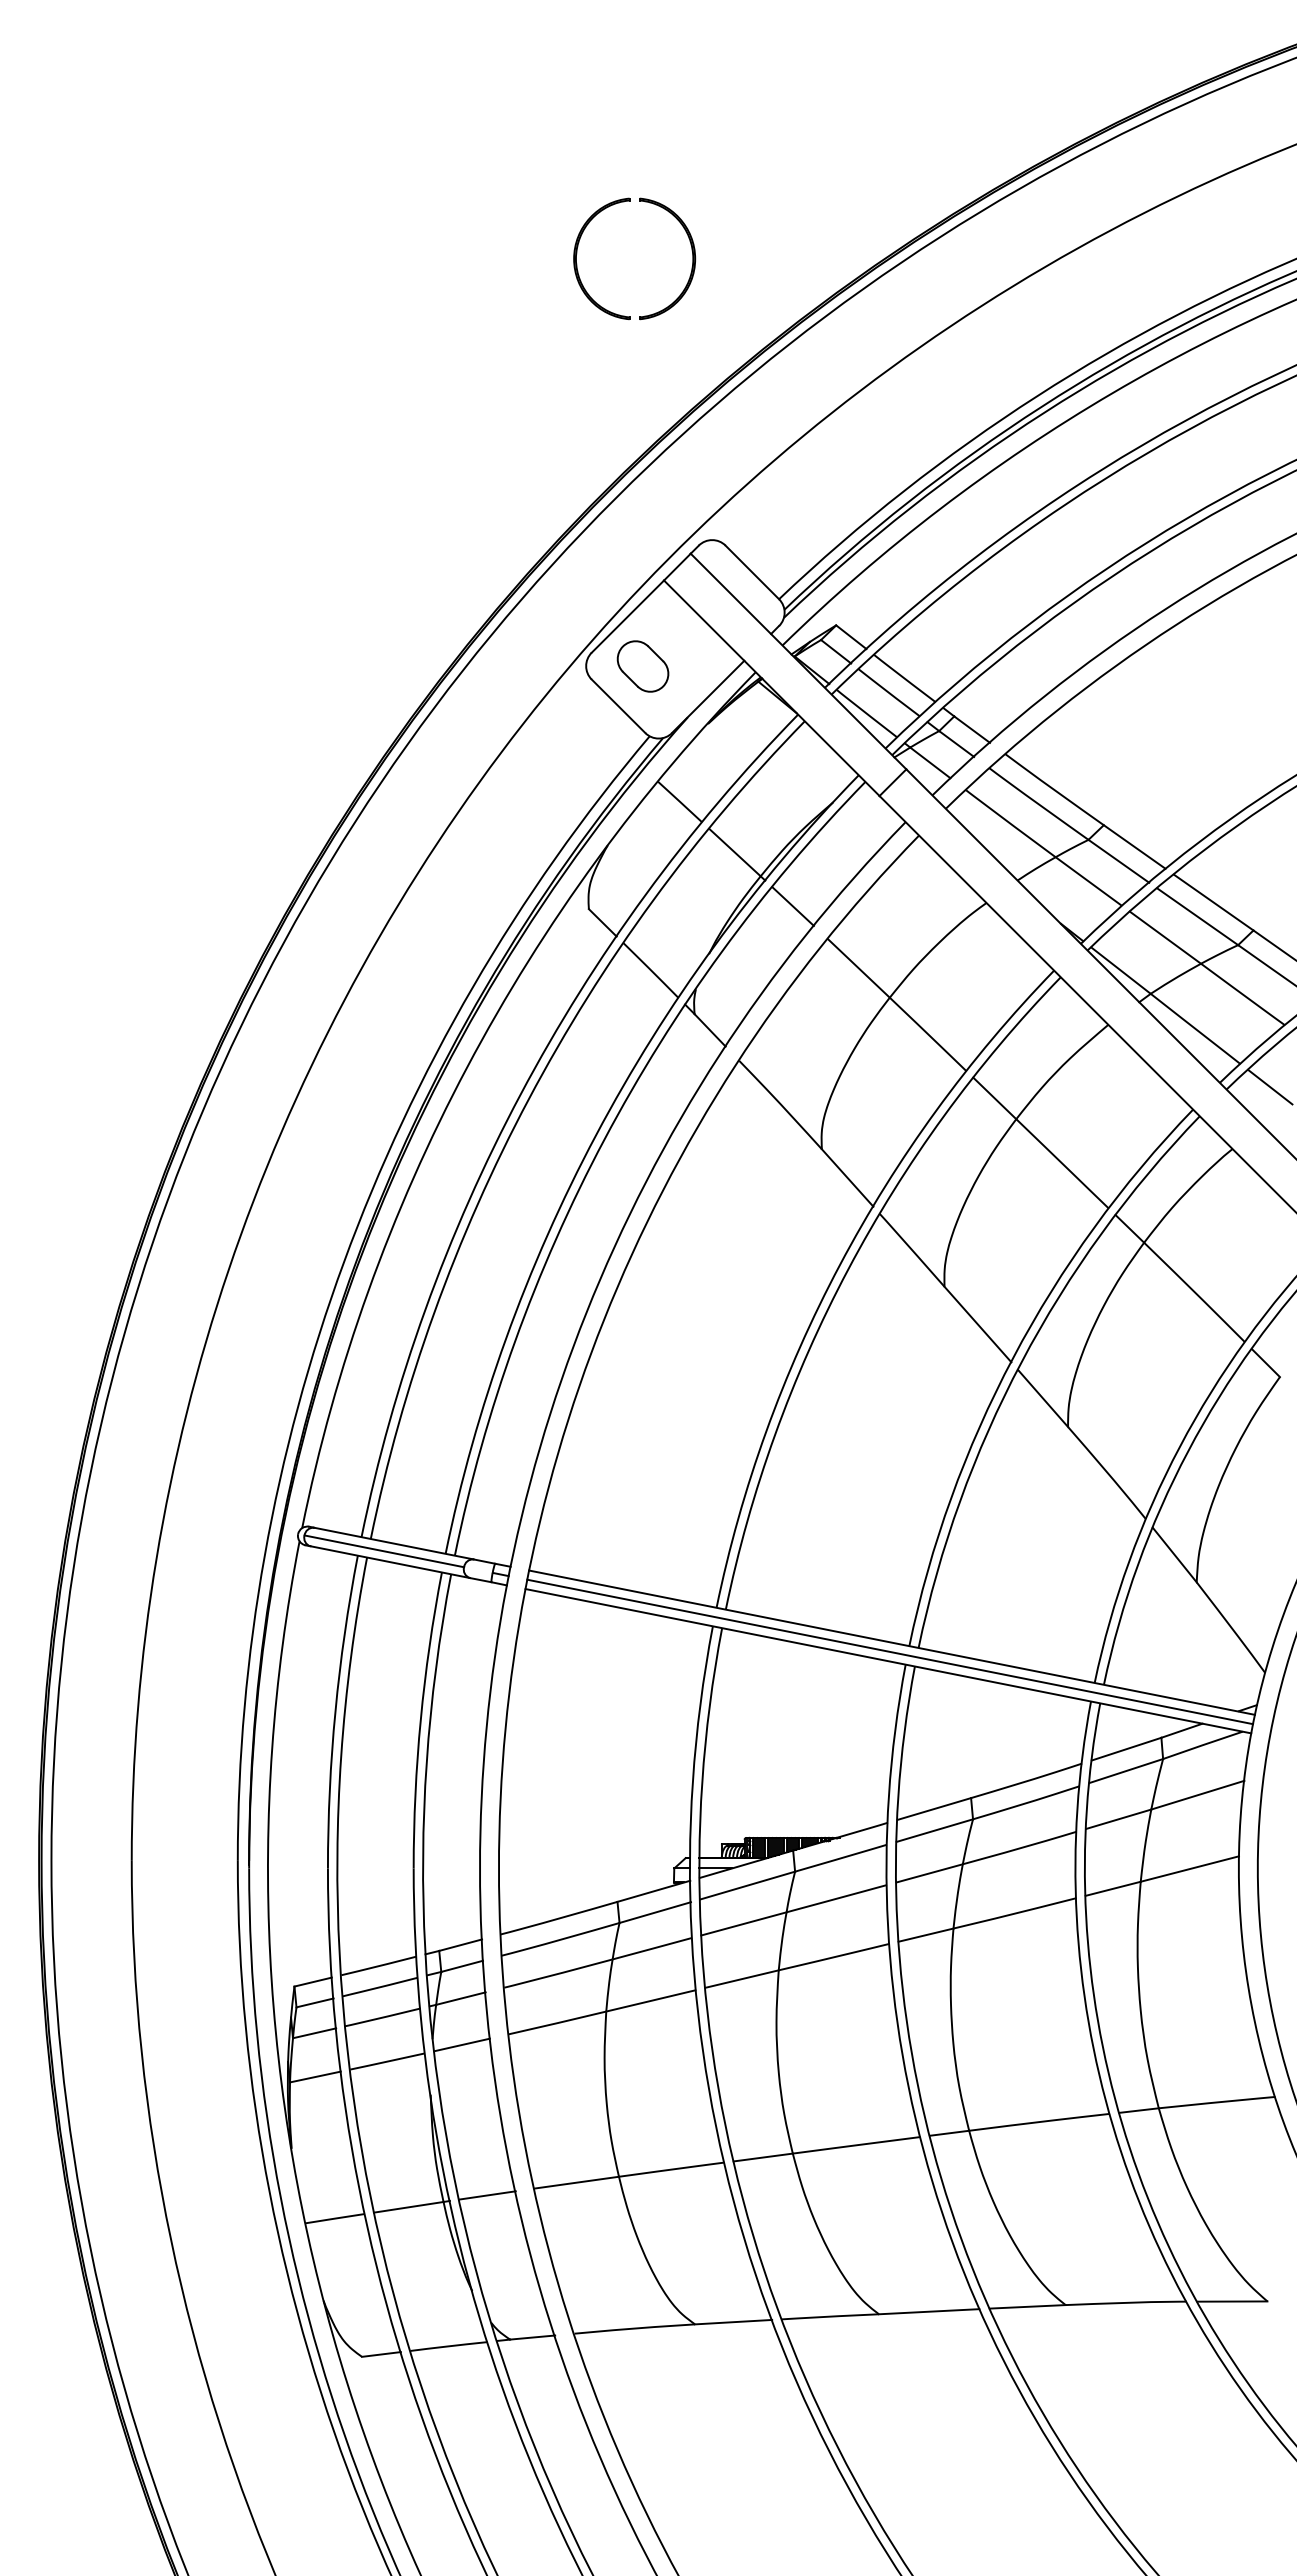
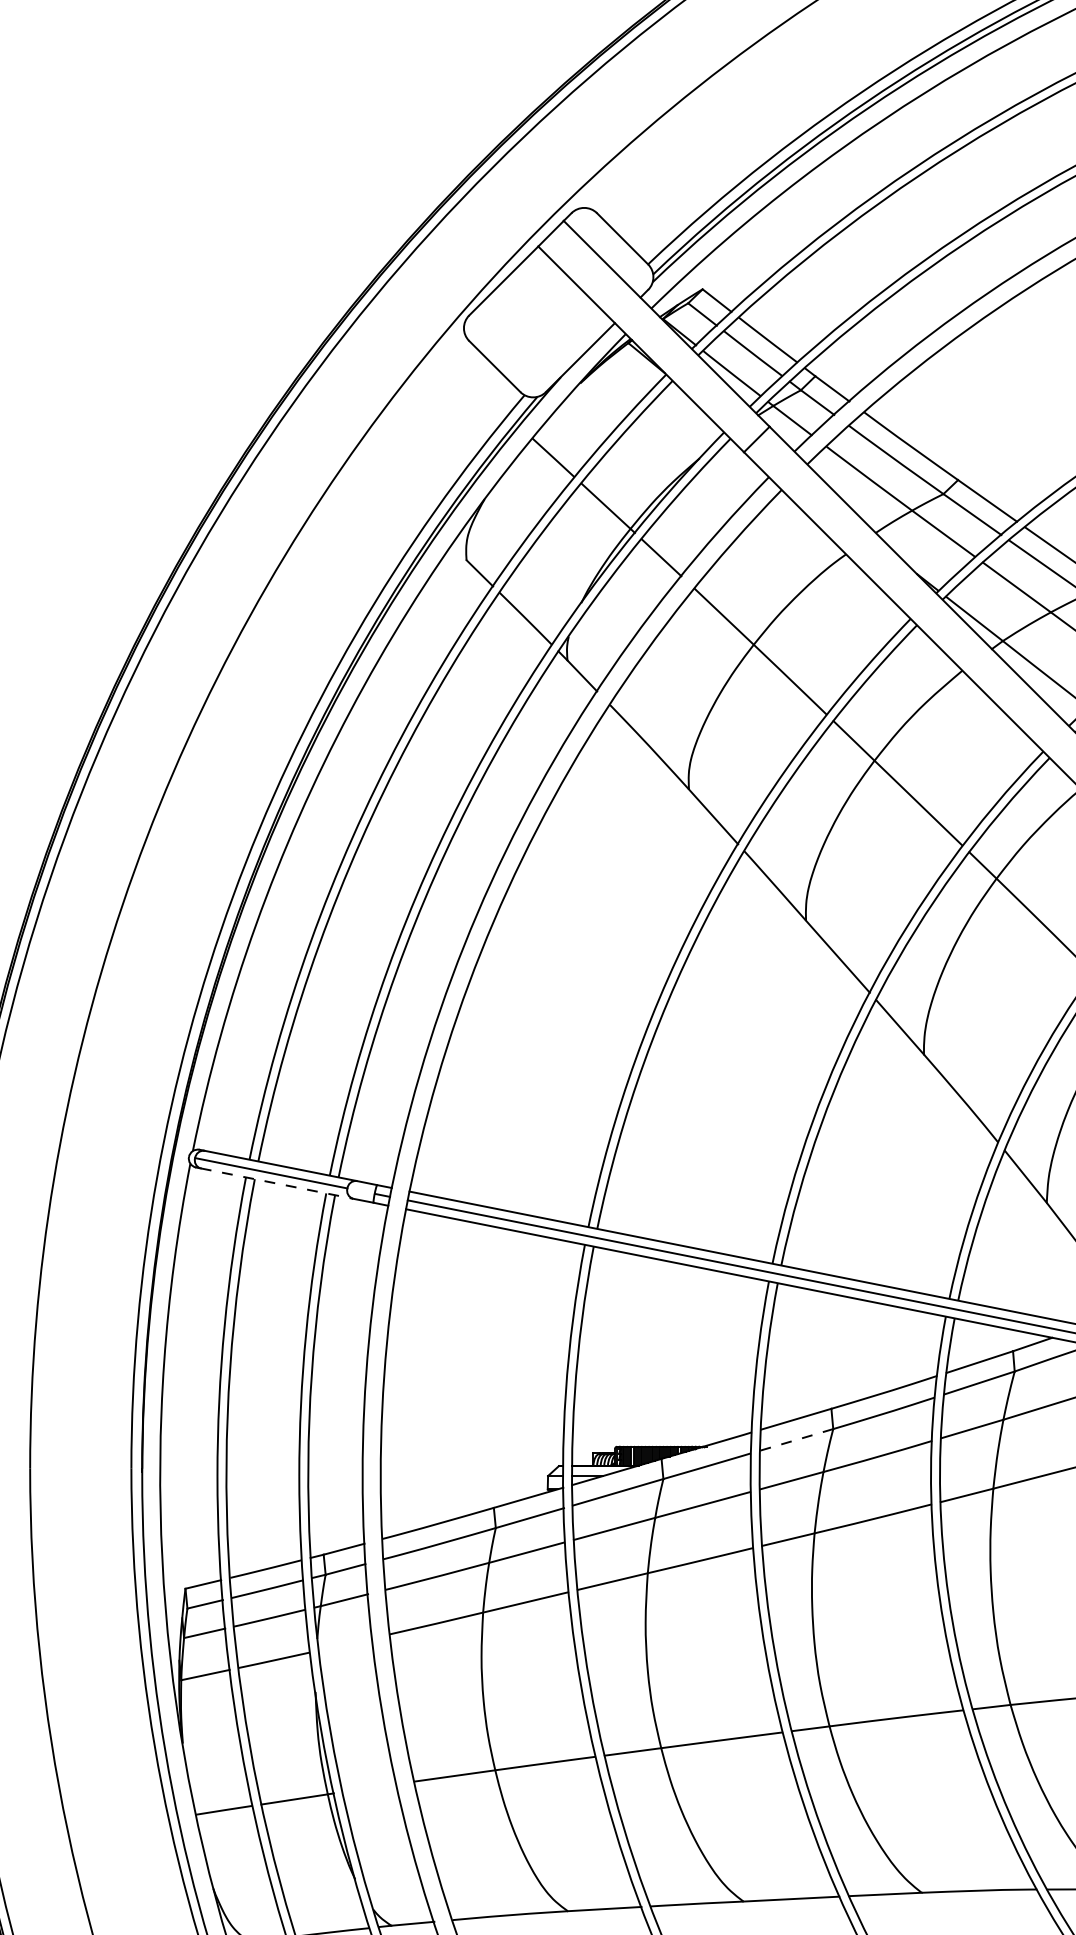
part: (642, 666) -> (517, 328), removed
line: (390, 1562) -> (277, 1183), solid -> dashed
line: (934, 1830) -> (796, 1439), solid -> dashed
line: (461, 2044) -> (344, 1644), removed
line: (487, 2195) -> (369, 1788), removed

